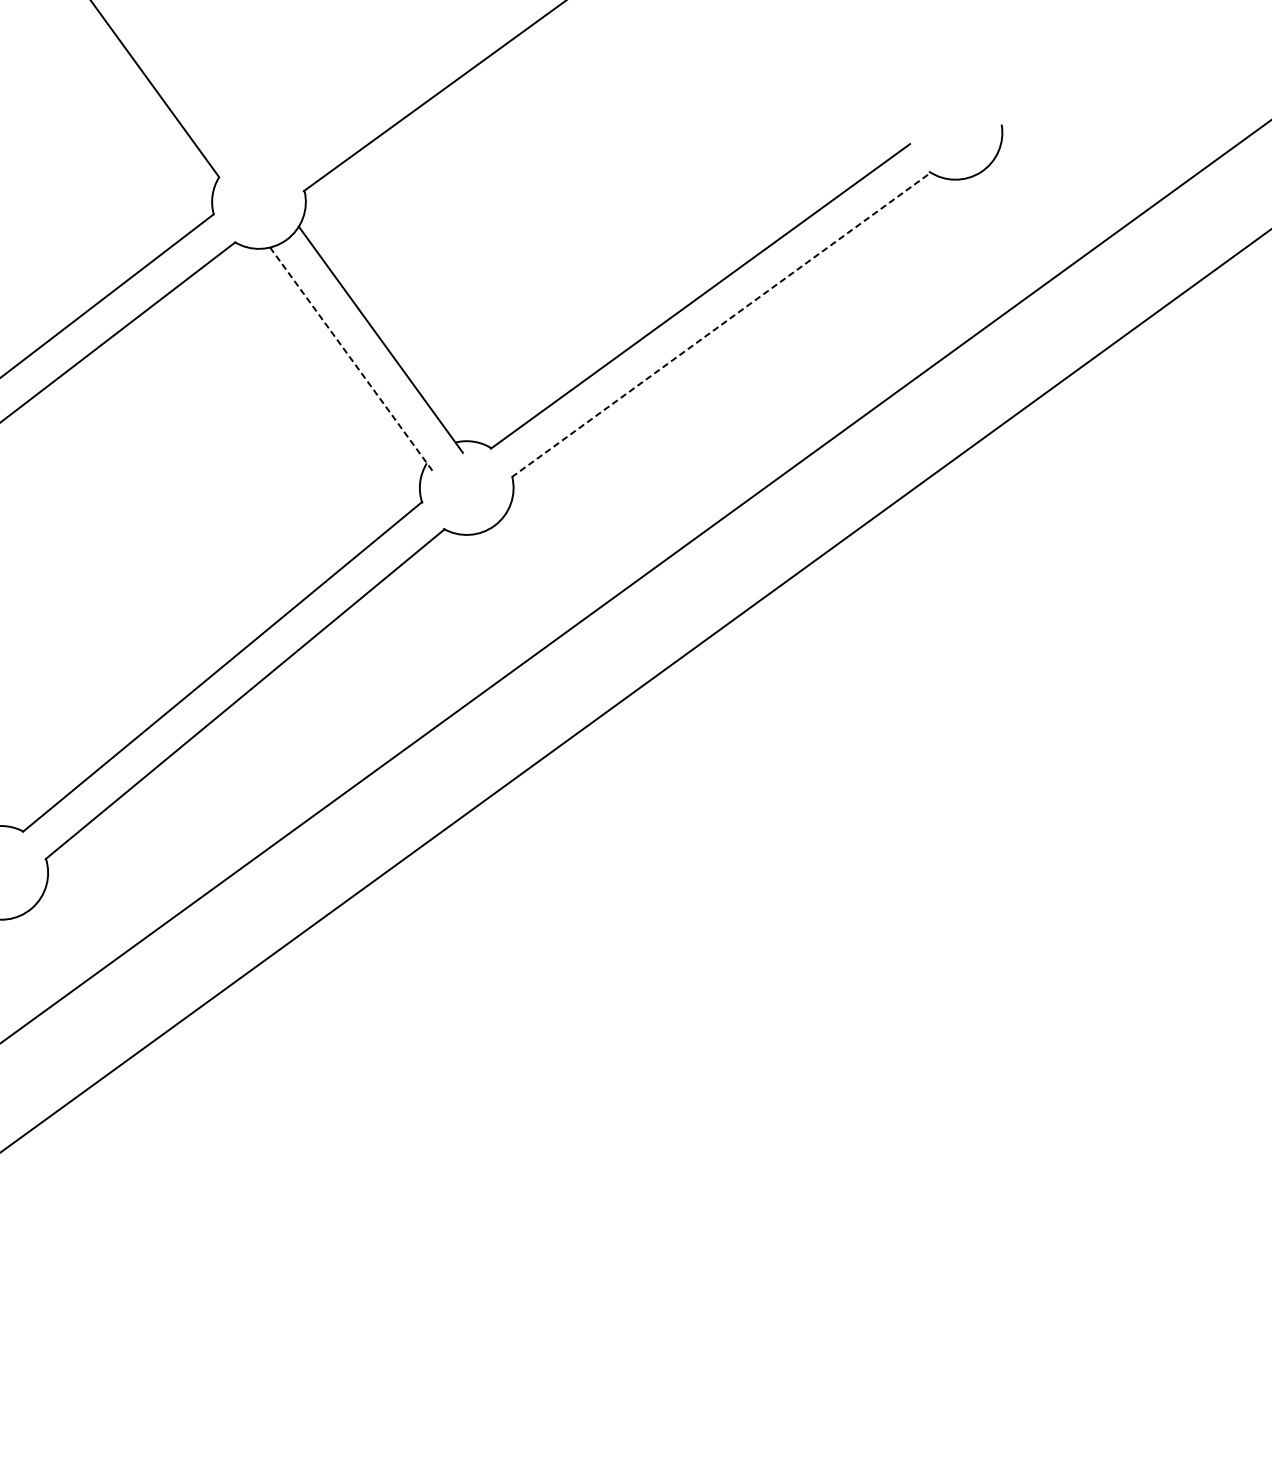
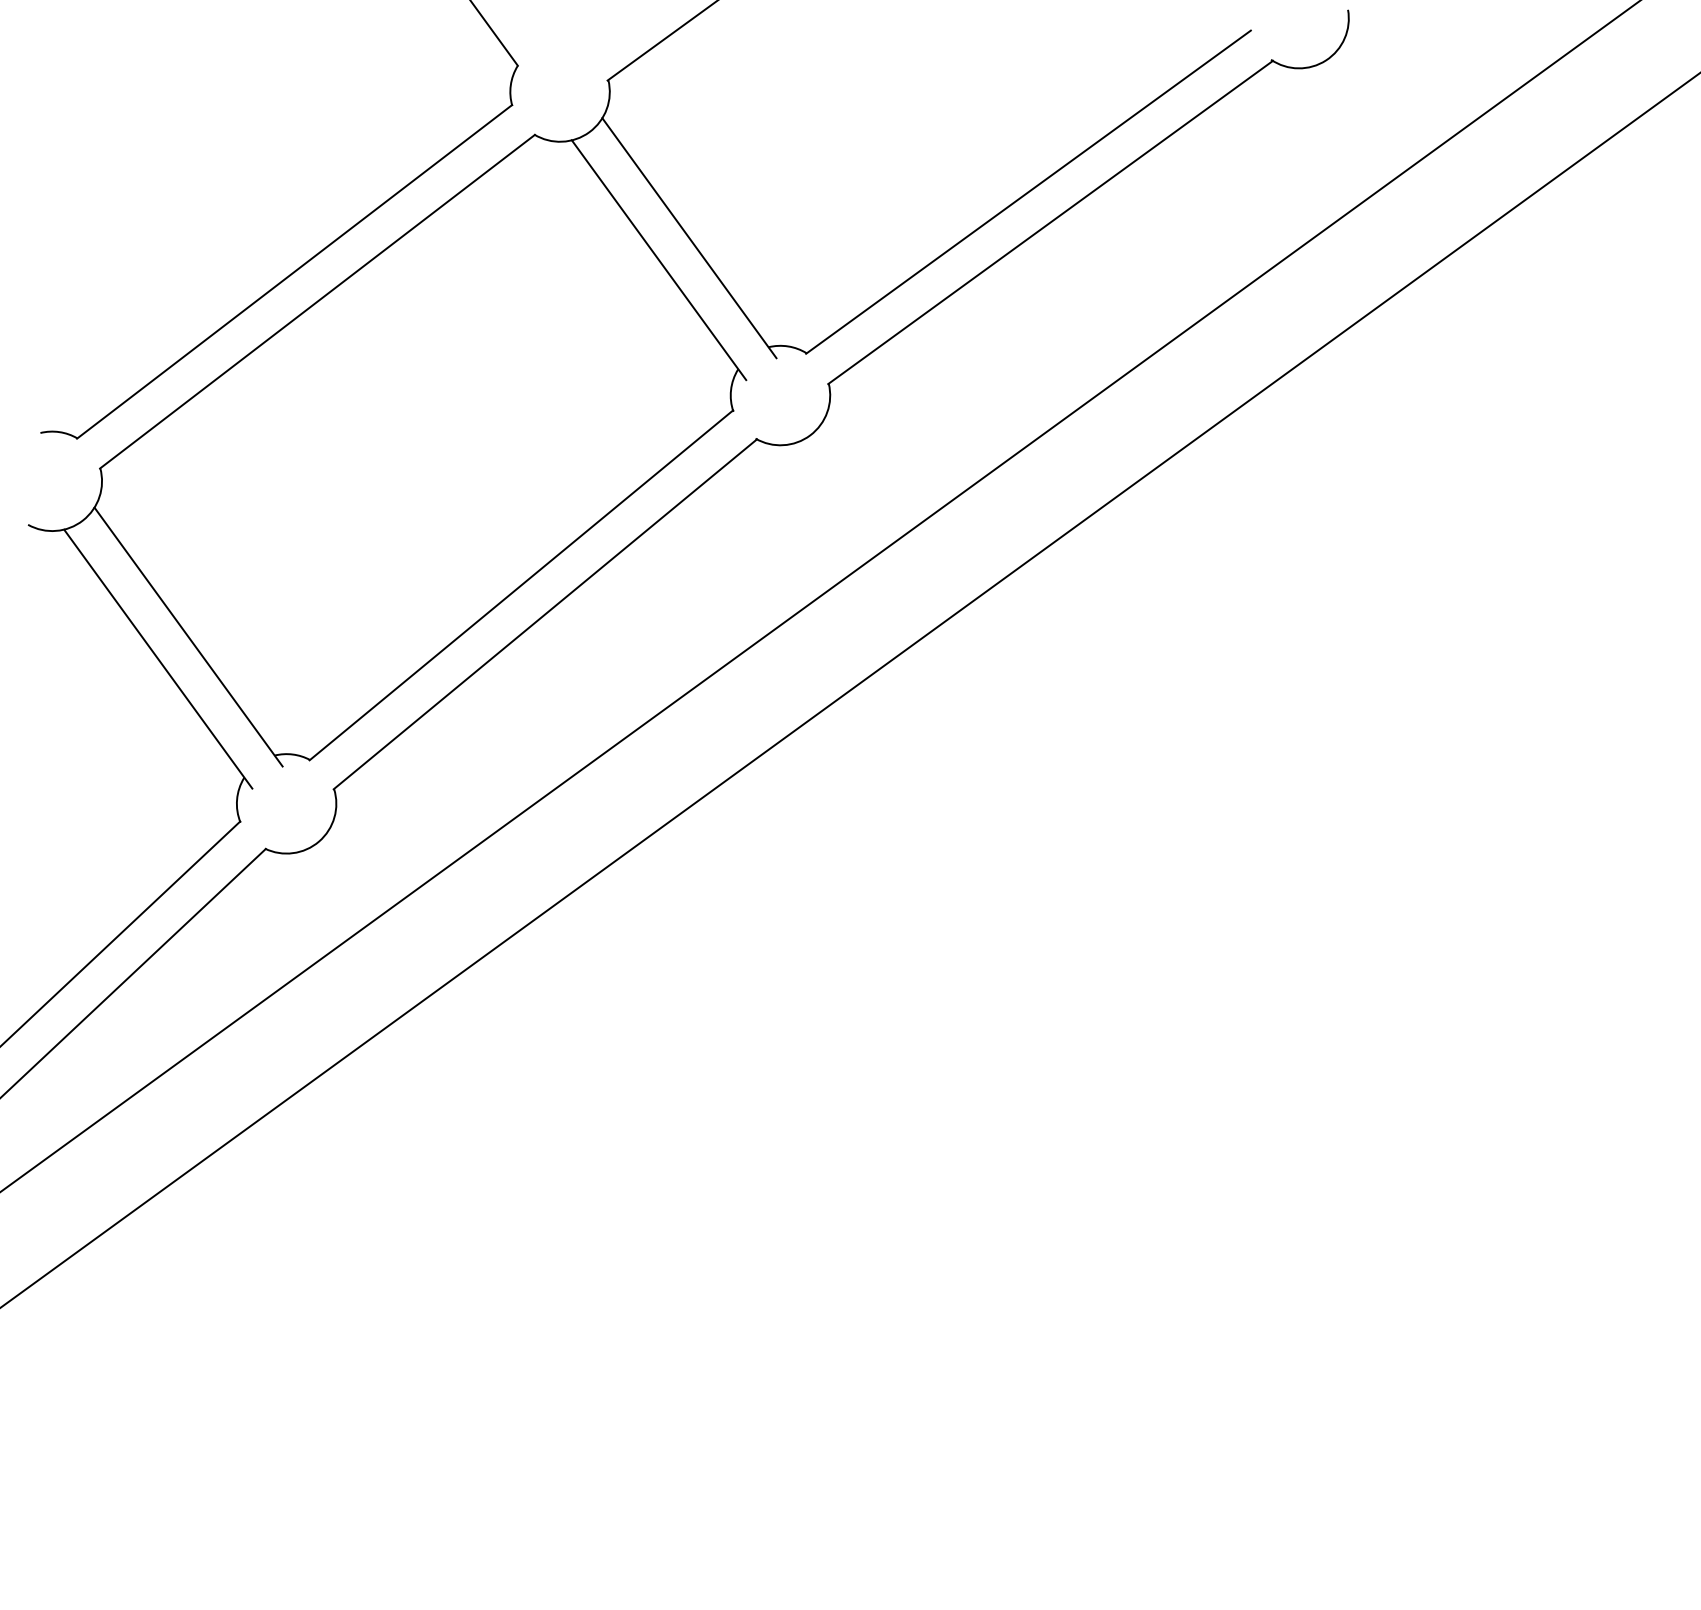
line: (721, 324) -> (1050, 222), dashed -> solid
line: (352, 360) -> (659, 260), dashed -> solid

